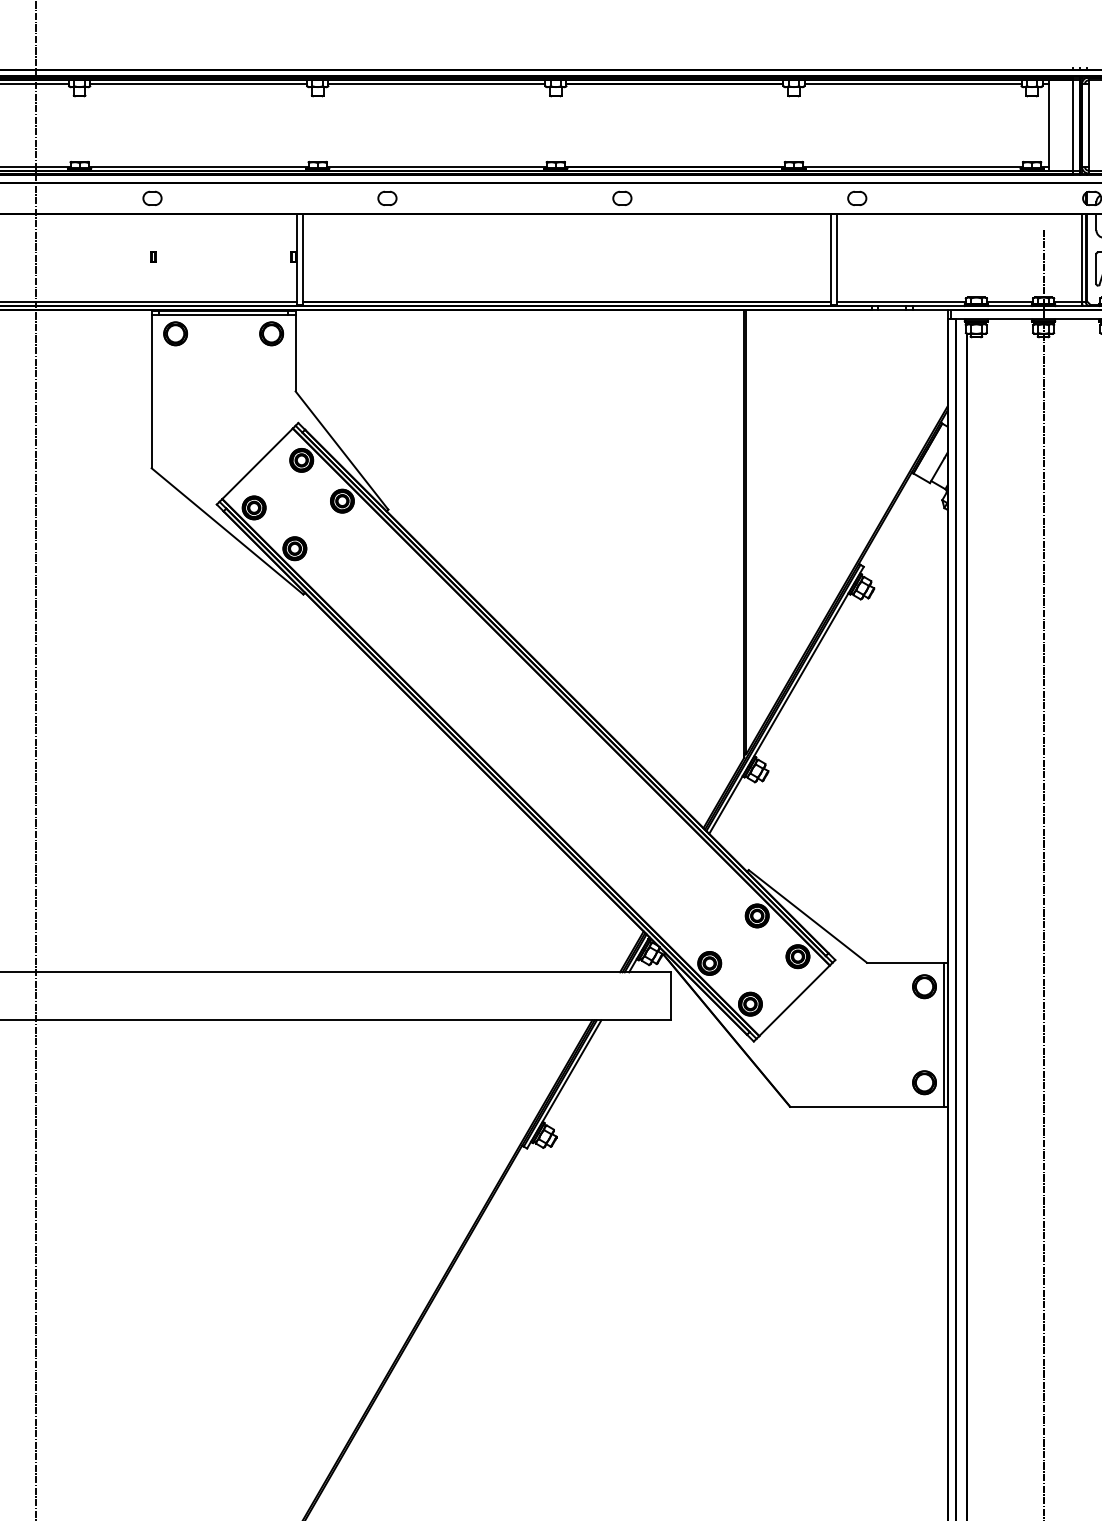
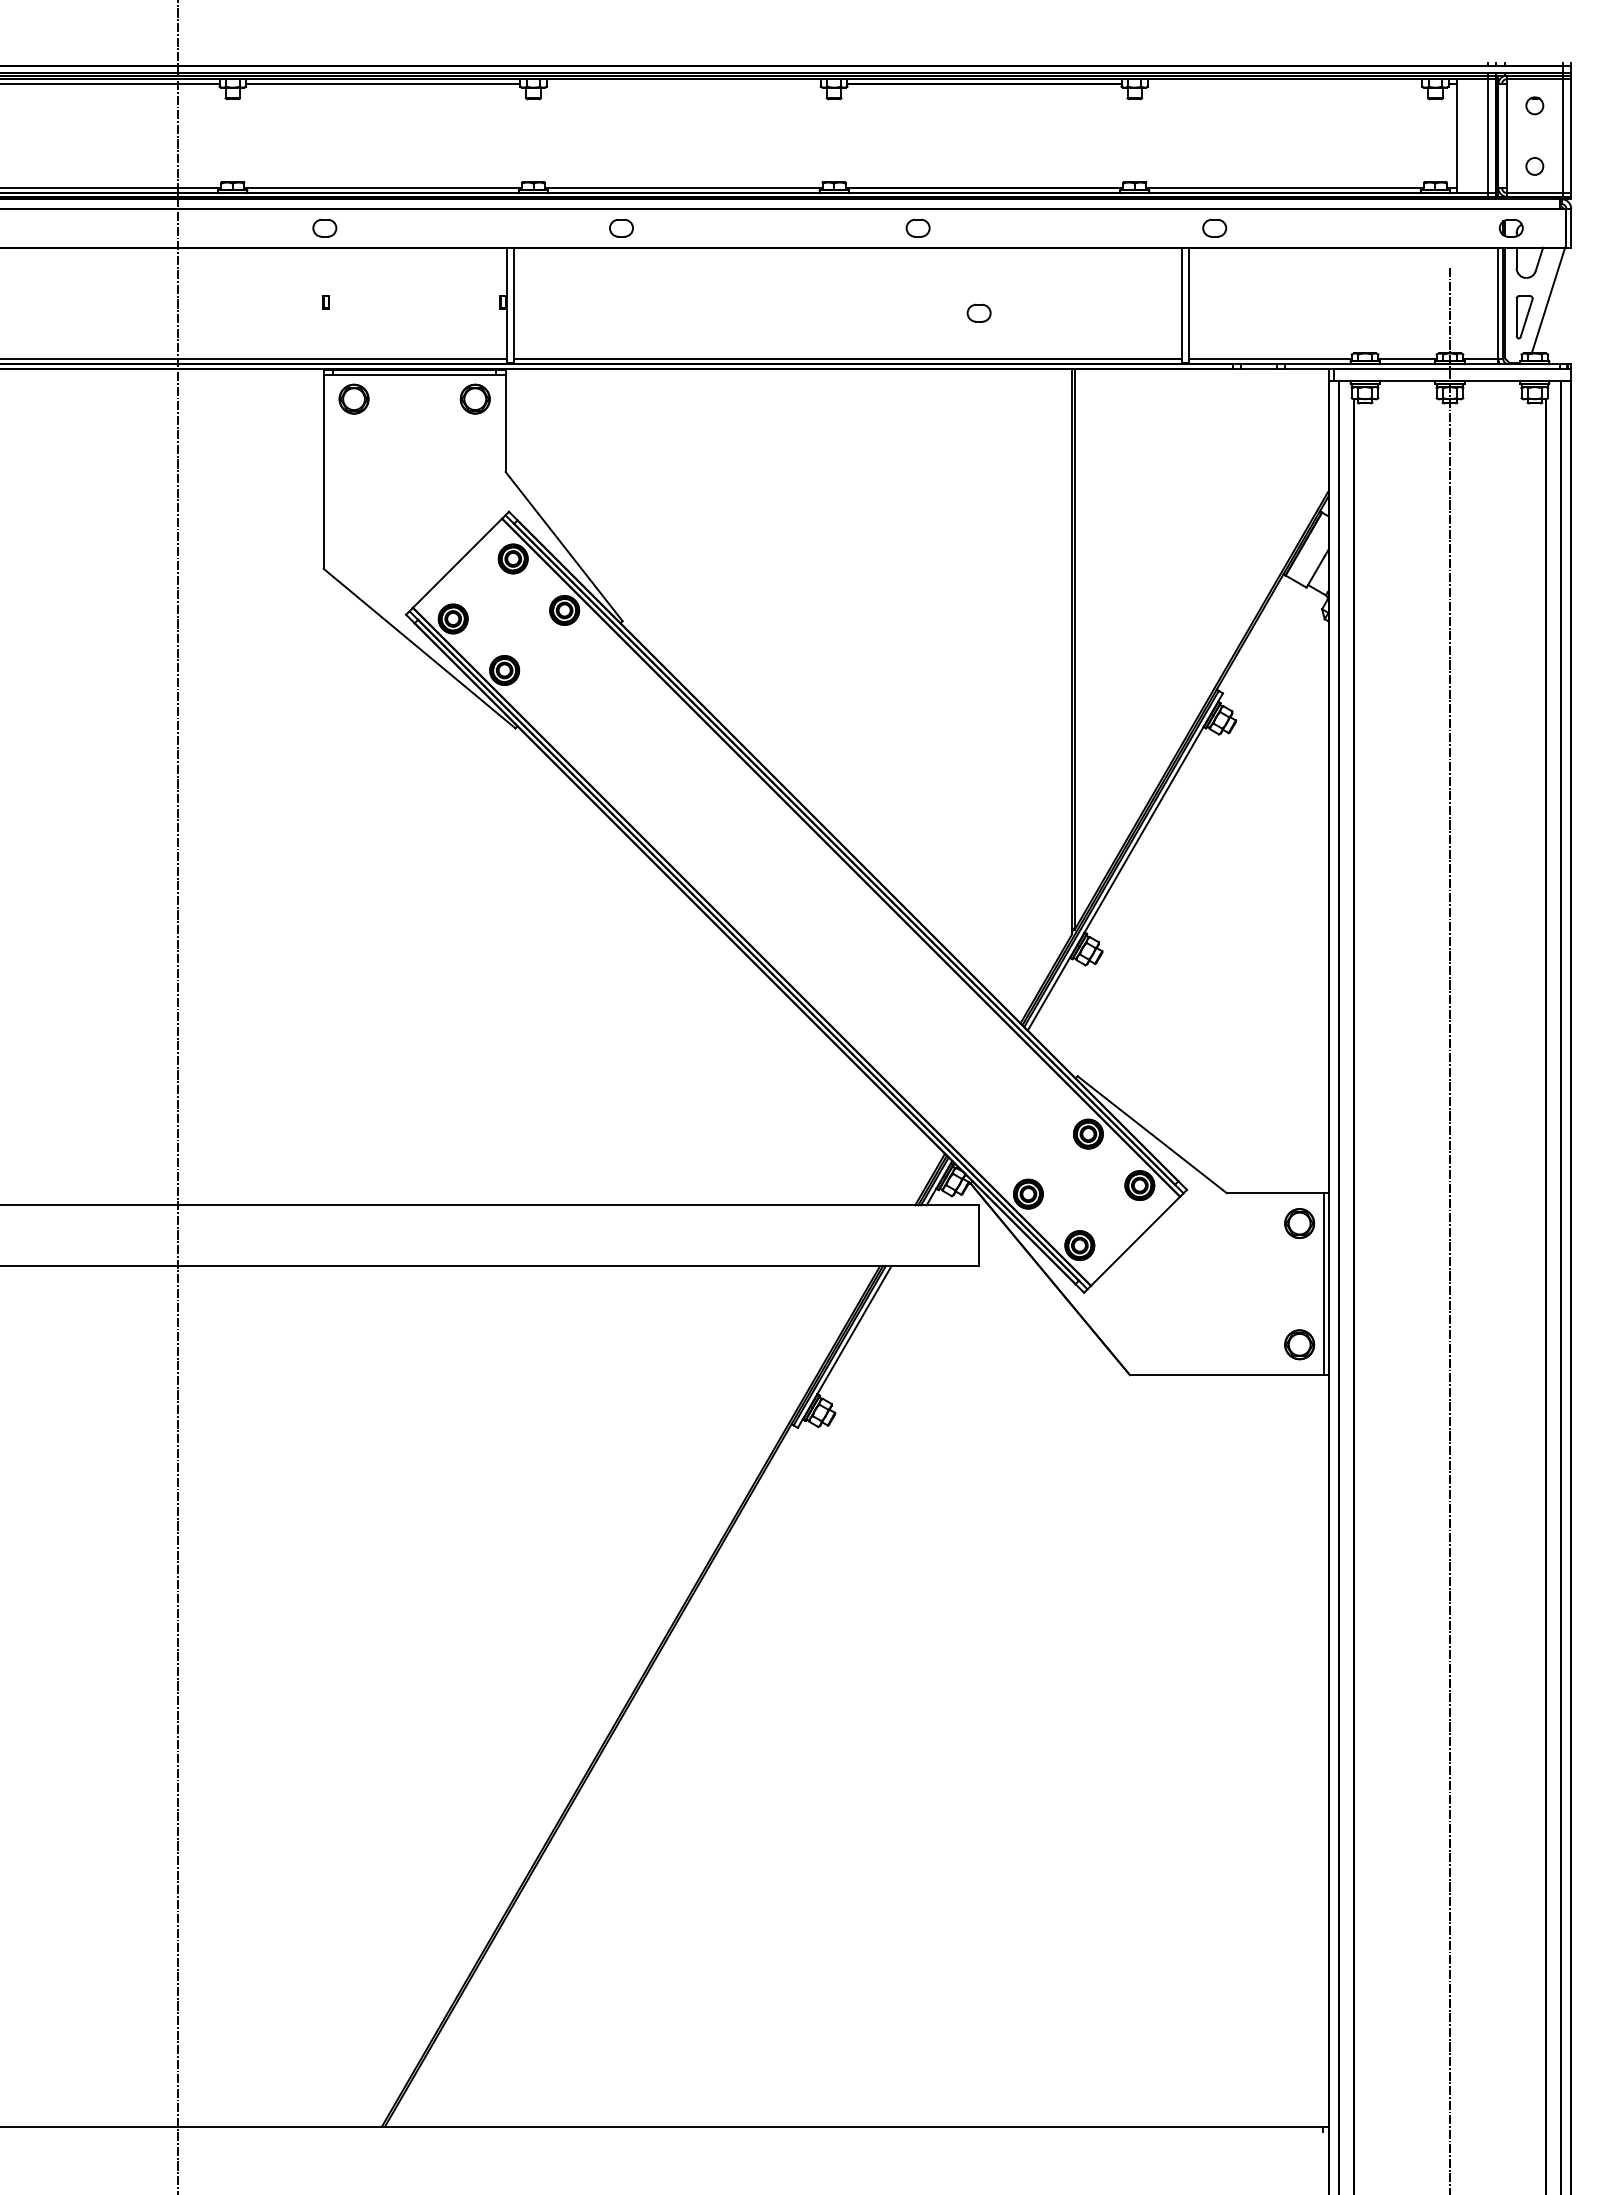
line: (436, 84) -> (683, 84), removed
line: (913, 84) -> (1285, 84), removed
part: (670, 265) -> (978, 312), added

